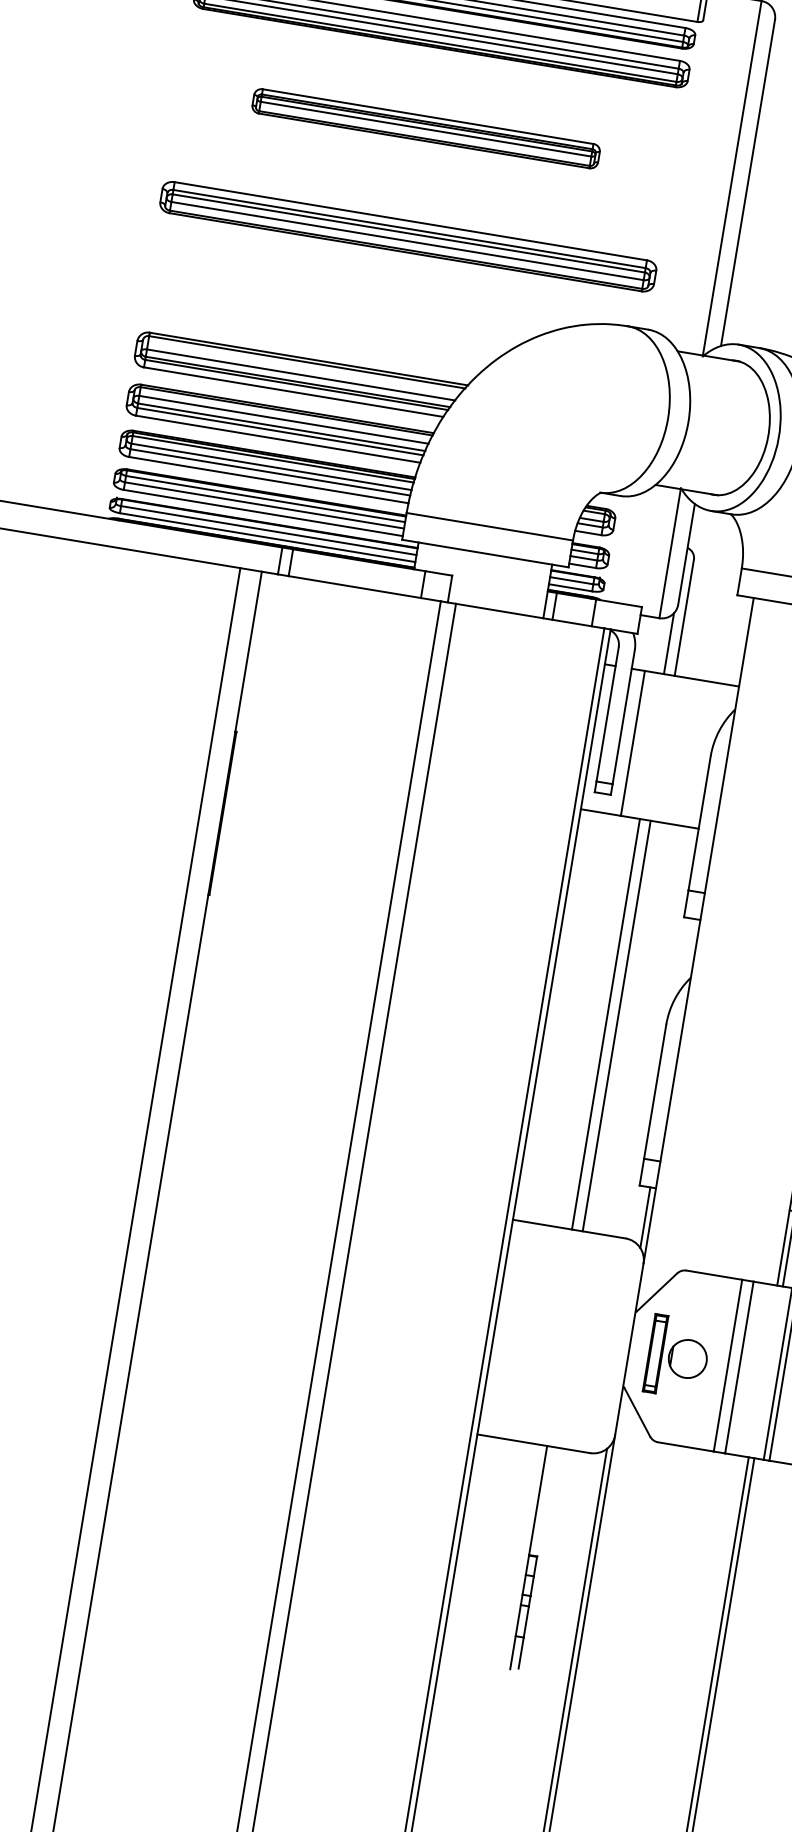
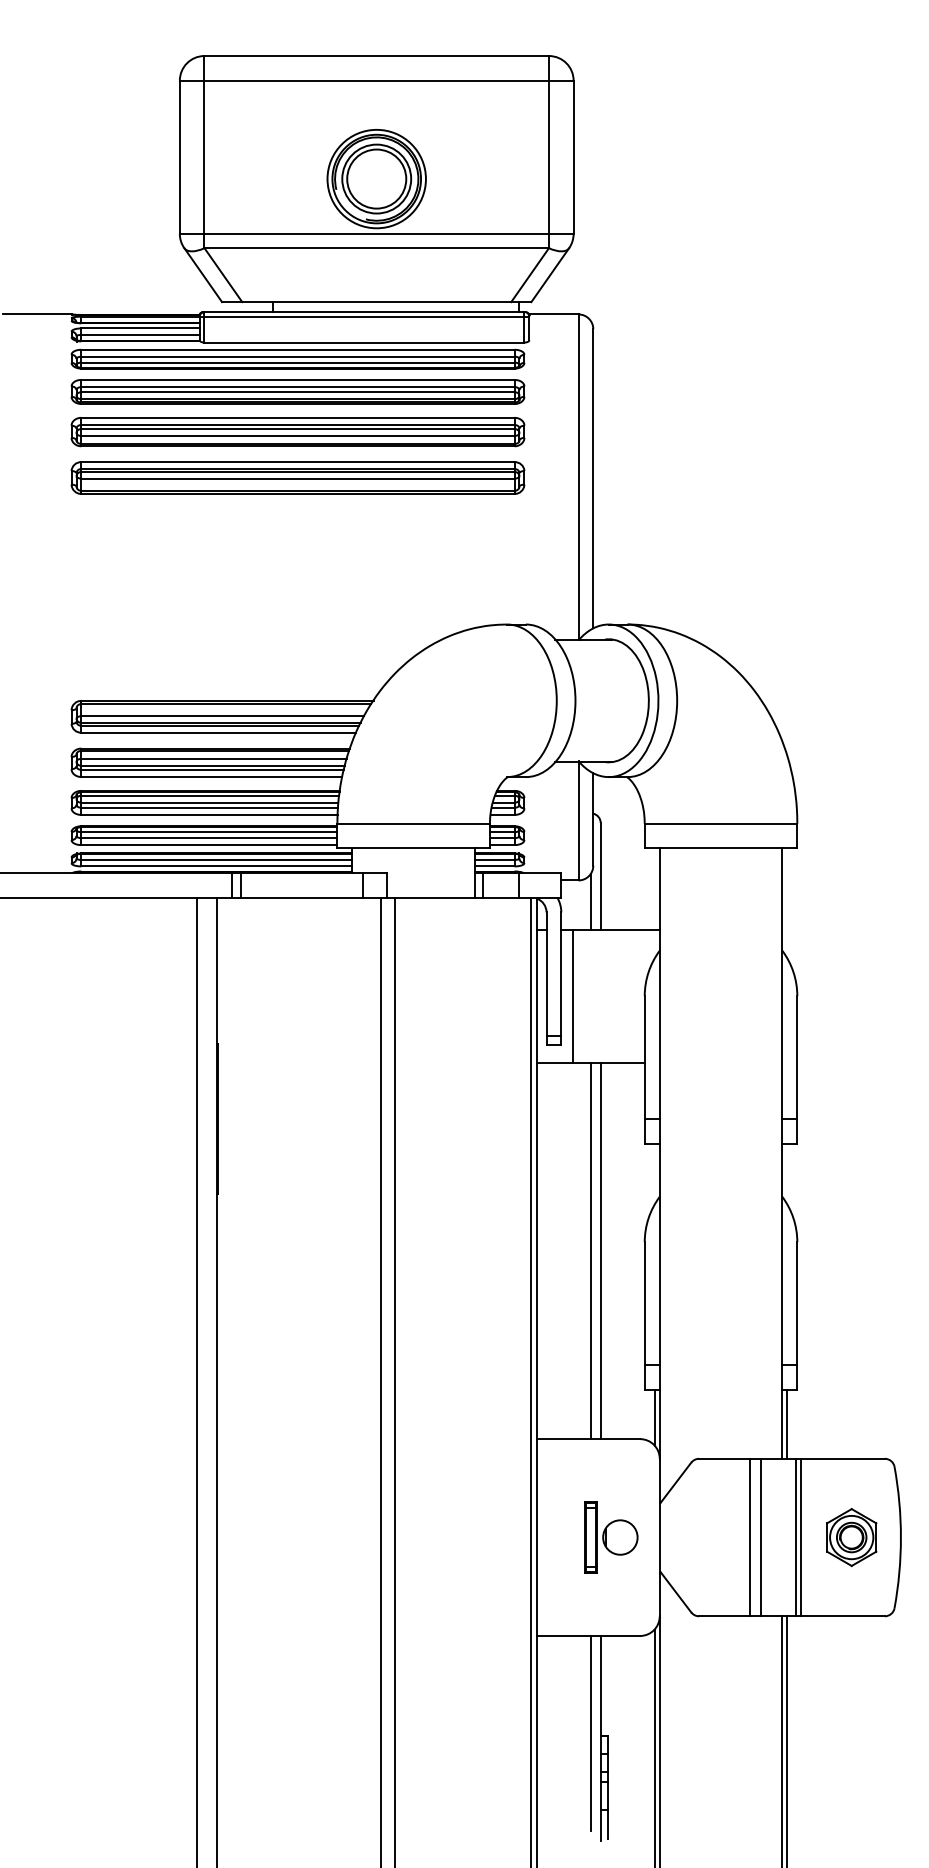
part: (425, 128) -> (297, 477), size x1.43
part: (407, 237) -> (297, 432), moved
part: (678, 1357) -> (611, 1537), moved
line: (518, 1550) -> (590, 1733), added

